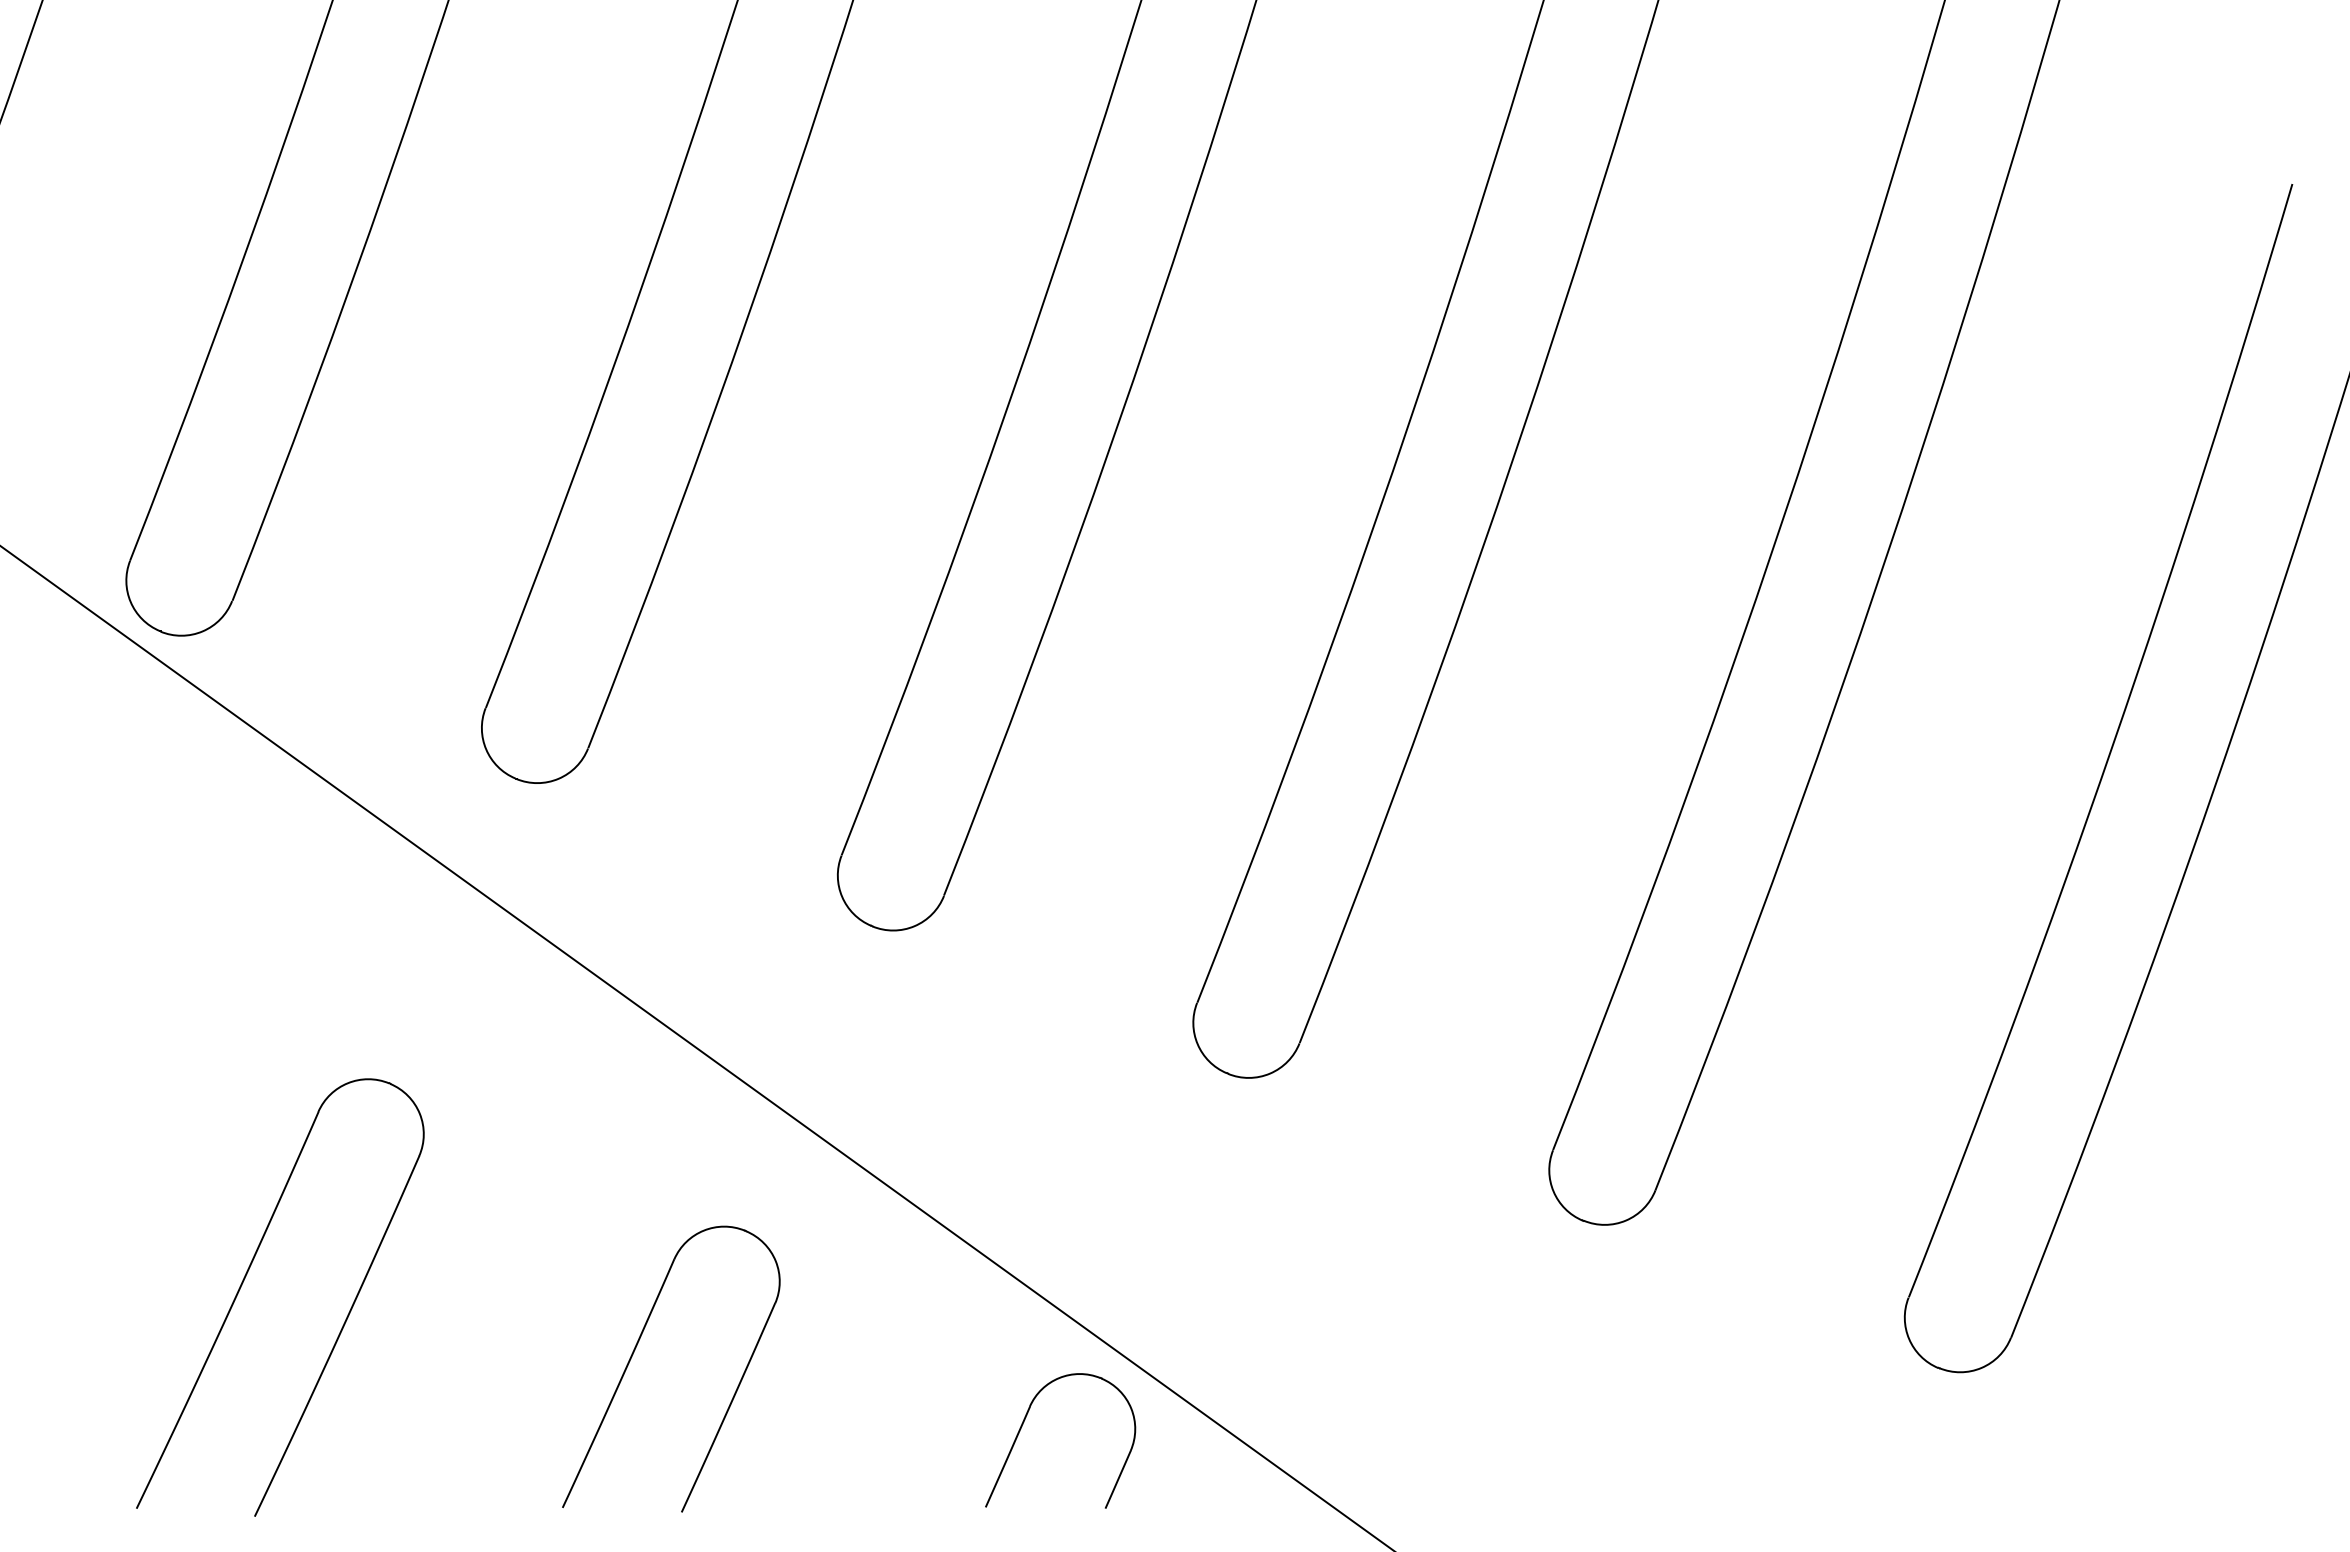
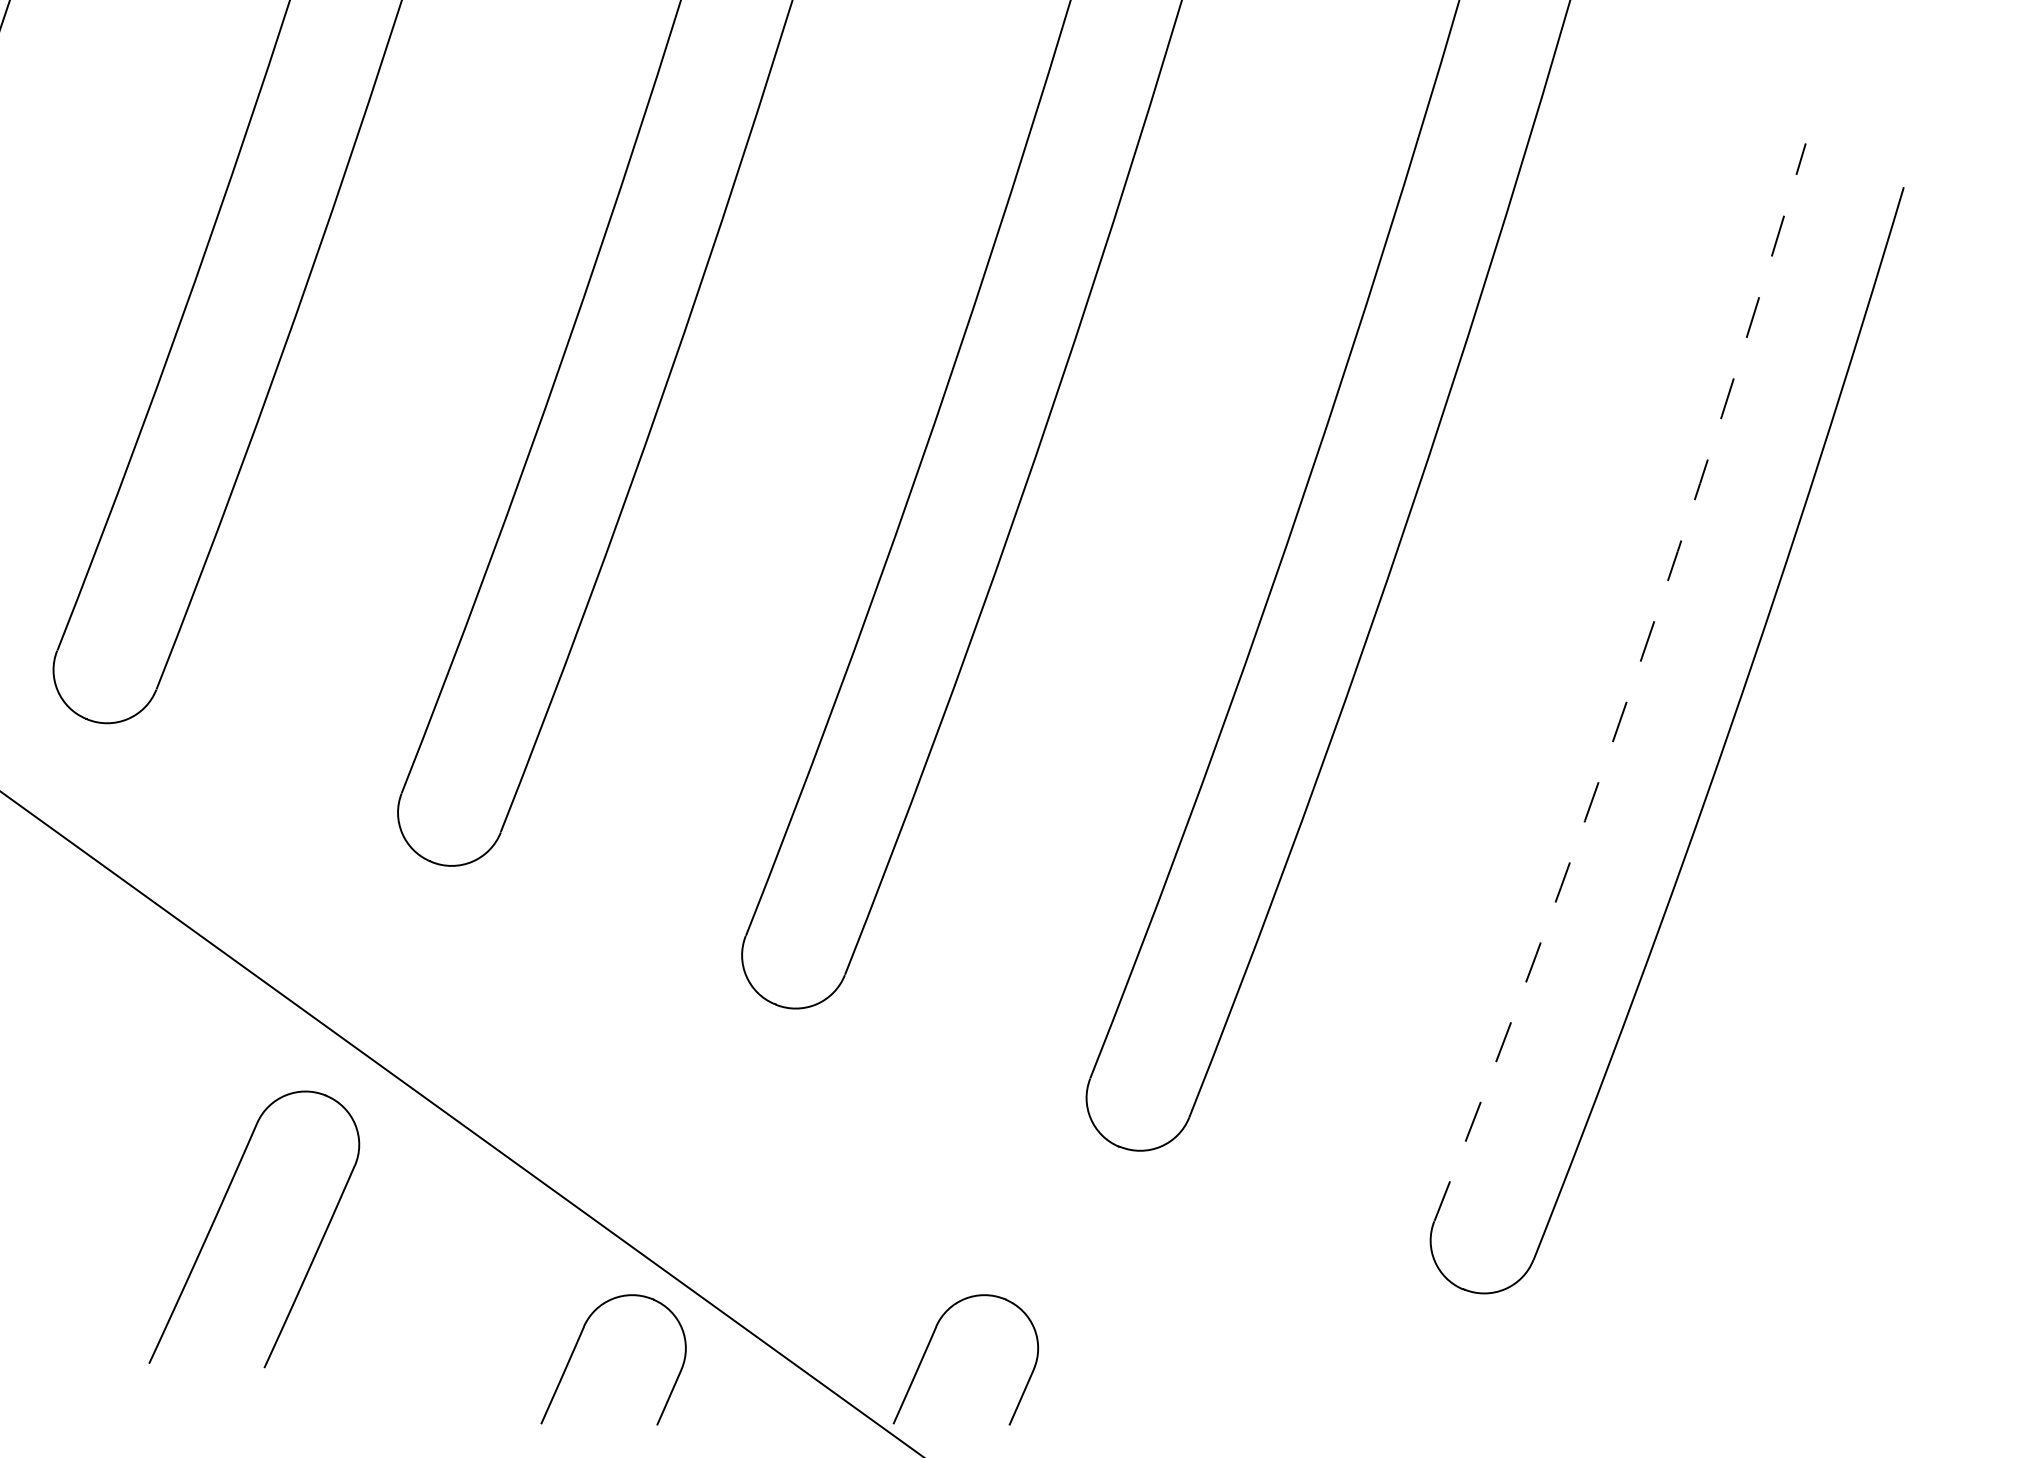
arc: (2113, 744) -> (1632, 685), solid -> dashed
part: (635, 1350) -> (219, 1211), moved
part: (1388, 1422) -> (930, 1342), added

